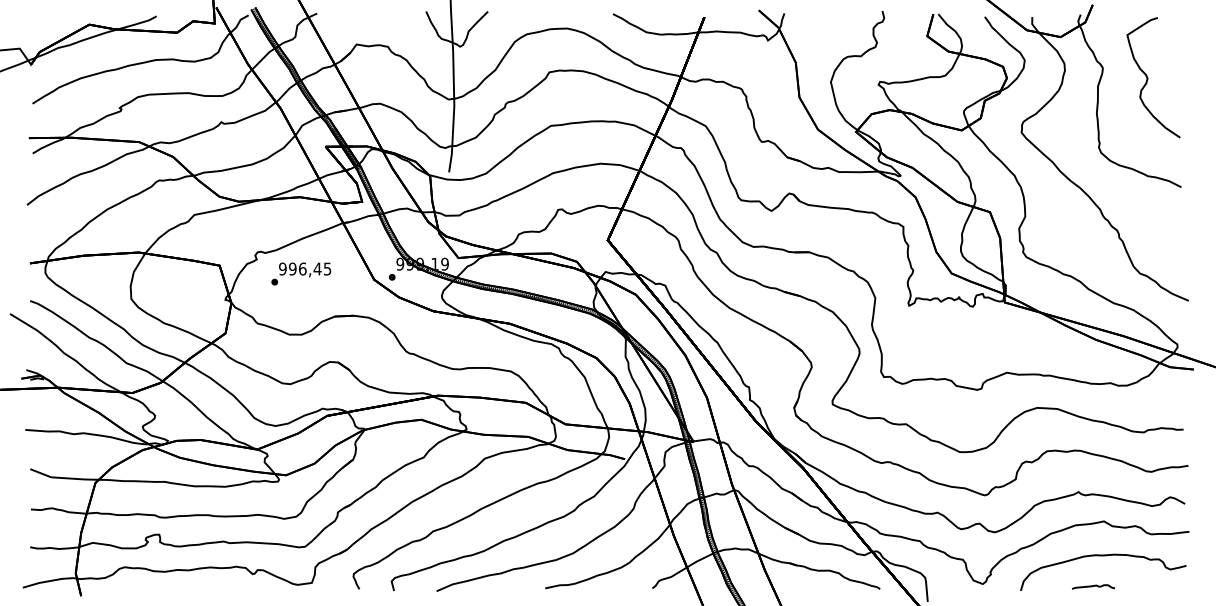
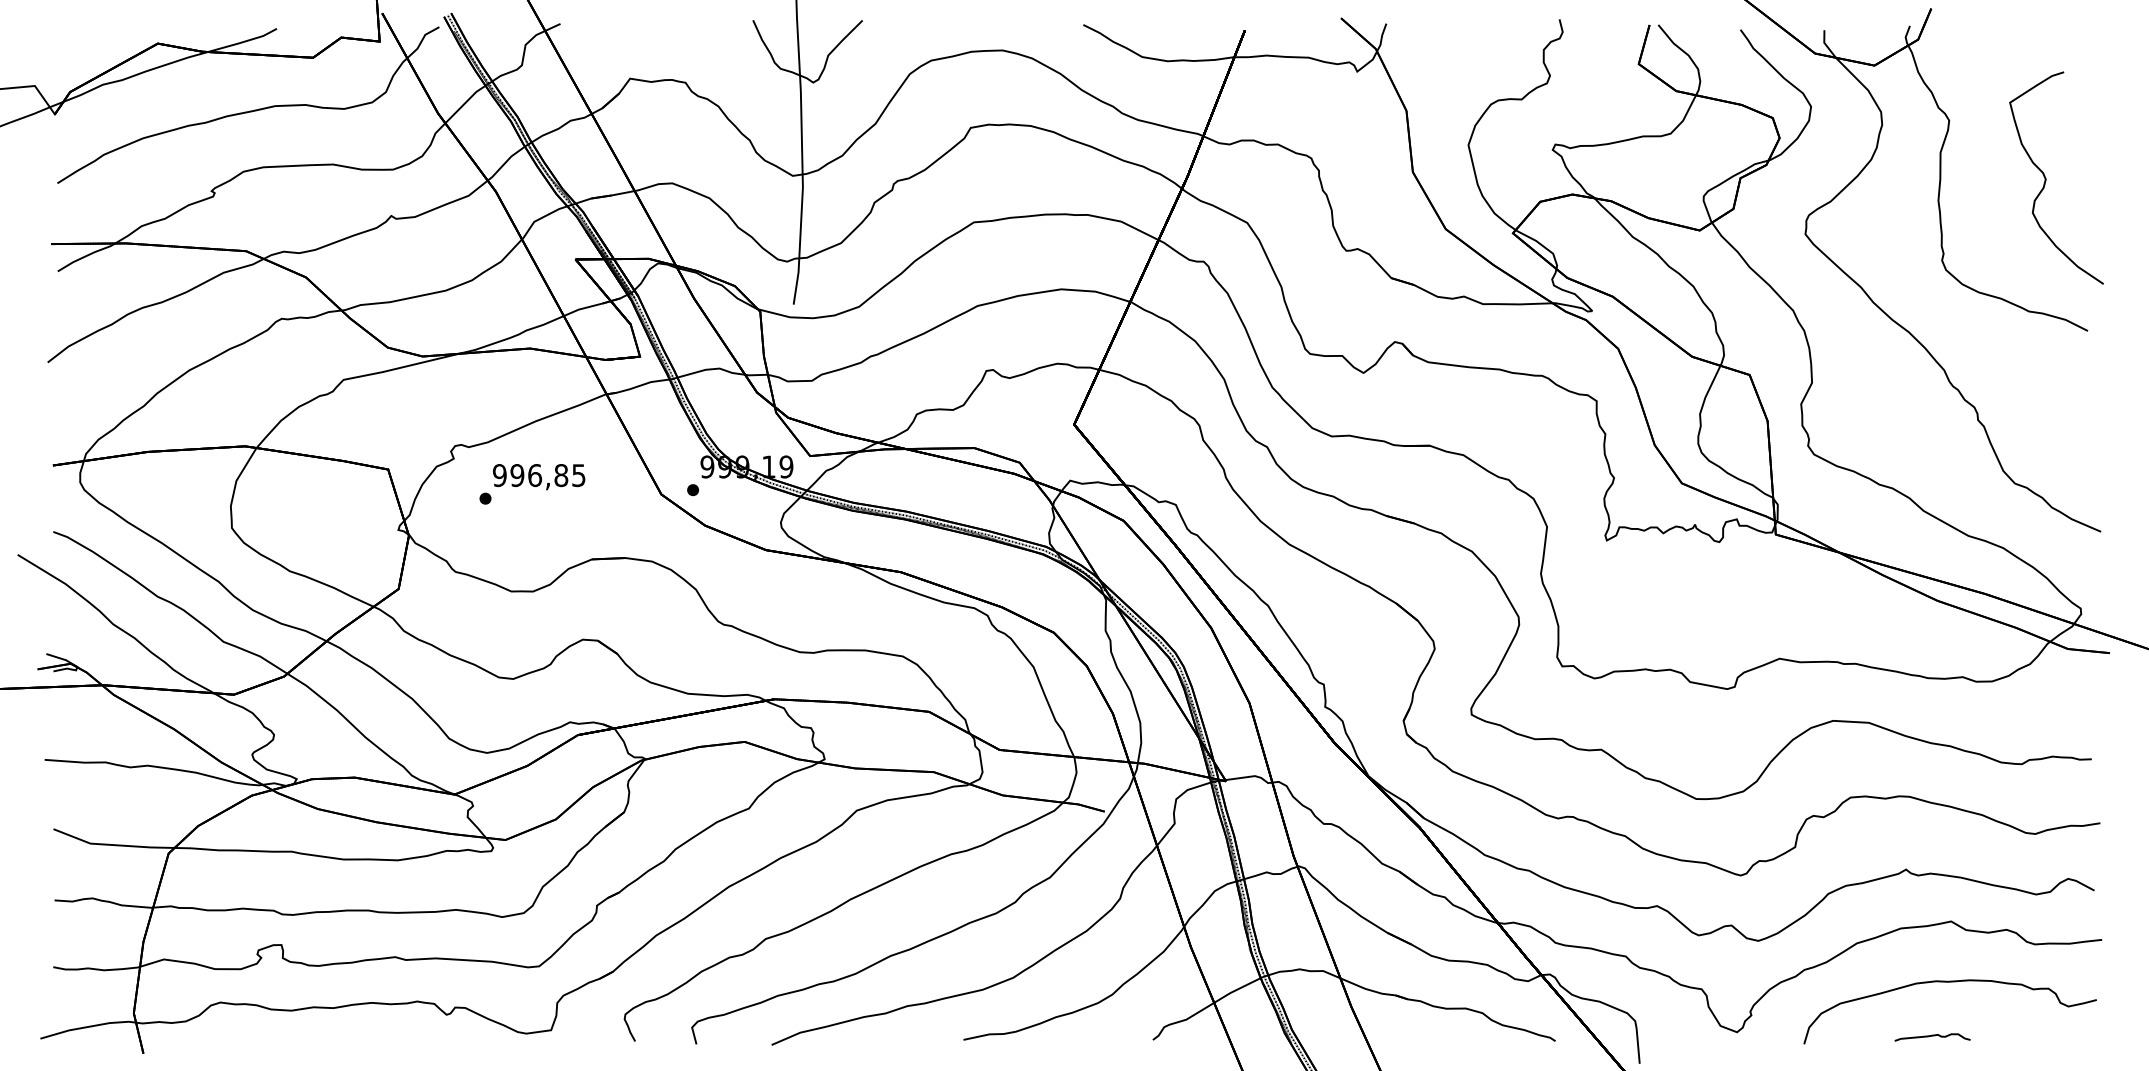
curve: (1148, 77) -> (2047, 177), moved
text: (317, 268) -> (561, 474), 996,45 -> 996,85

